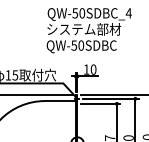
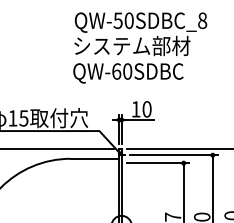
text: (128, 13) -> (201, 21), QW-50SDBC_4 -> QW-50SDBC_8
text: (74, 45) -> (117, 71), QW-50SDBC -> QW-60SDBC

